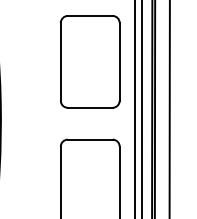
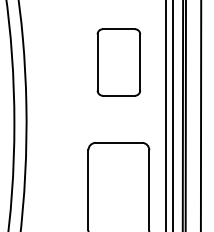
part: (89, 61) -> (118, 62), size x0.7

